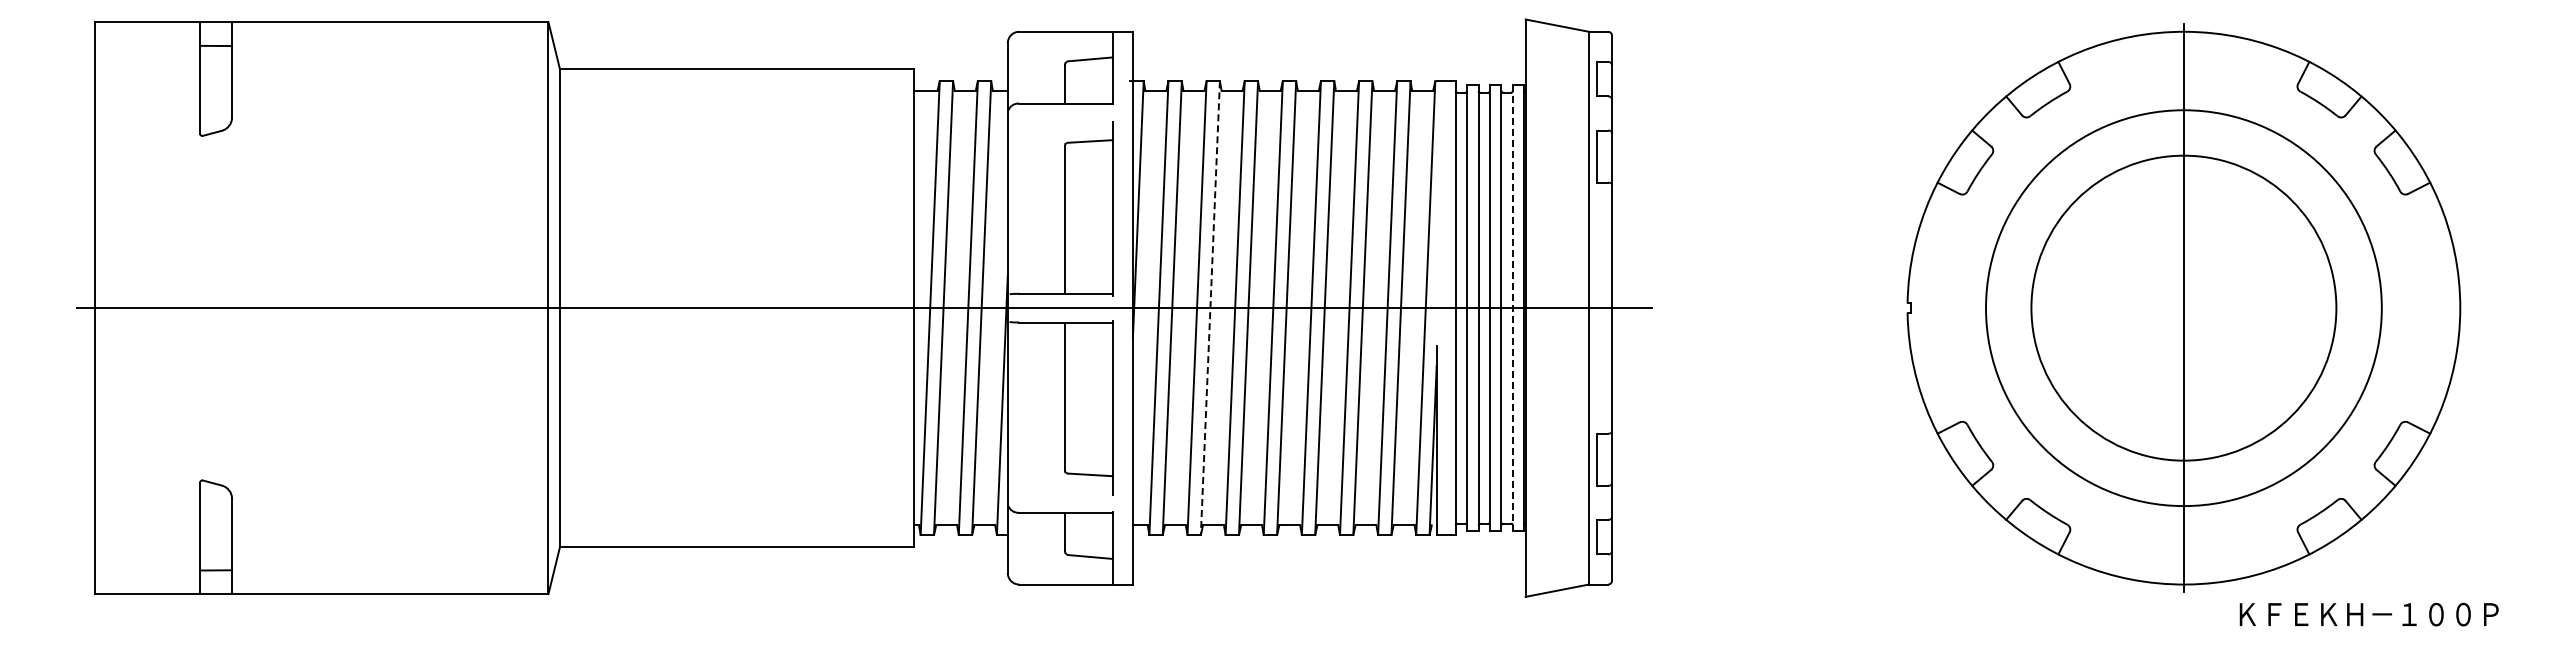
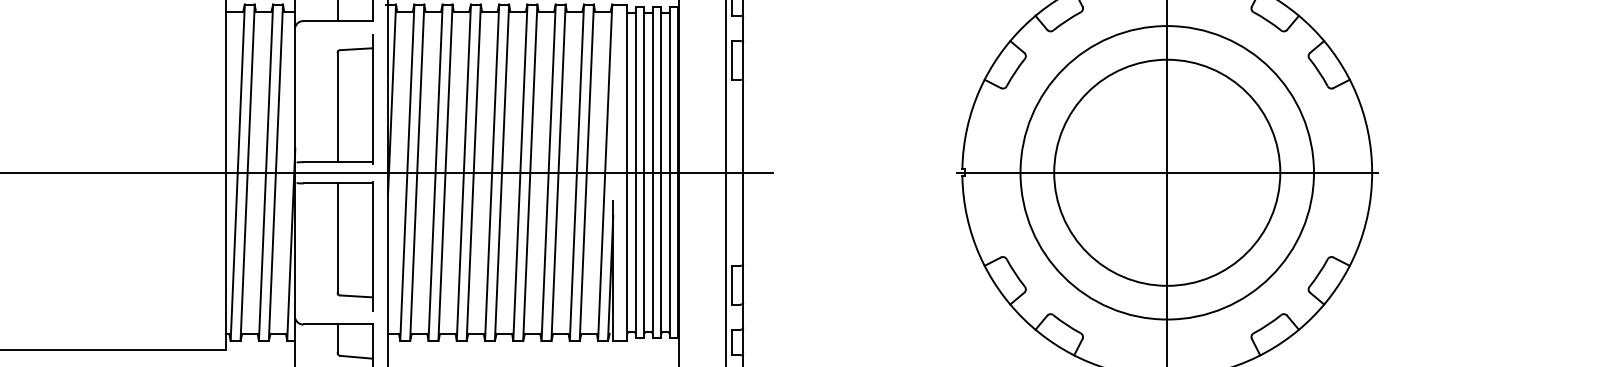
line: (1210, 308) -> (445, 173), dashed -> solid
line: (1512, 308) -> (669, 173), dashed -> solid
line: (2183, 308) -> (1166, 173), added

